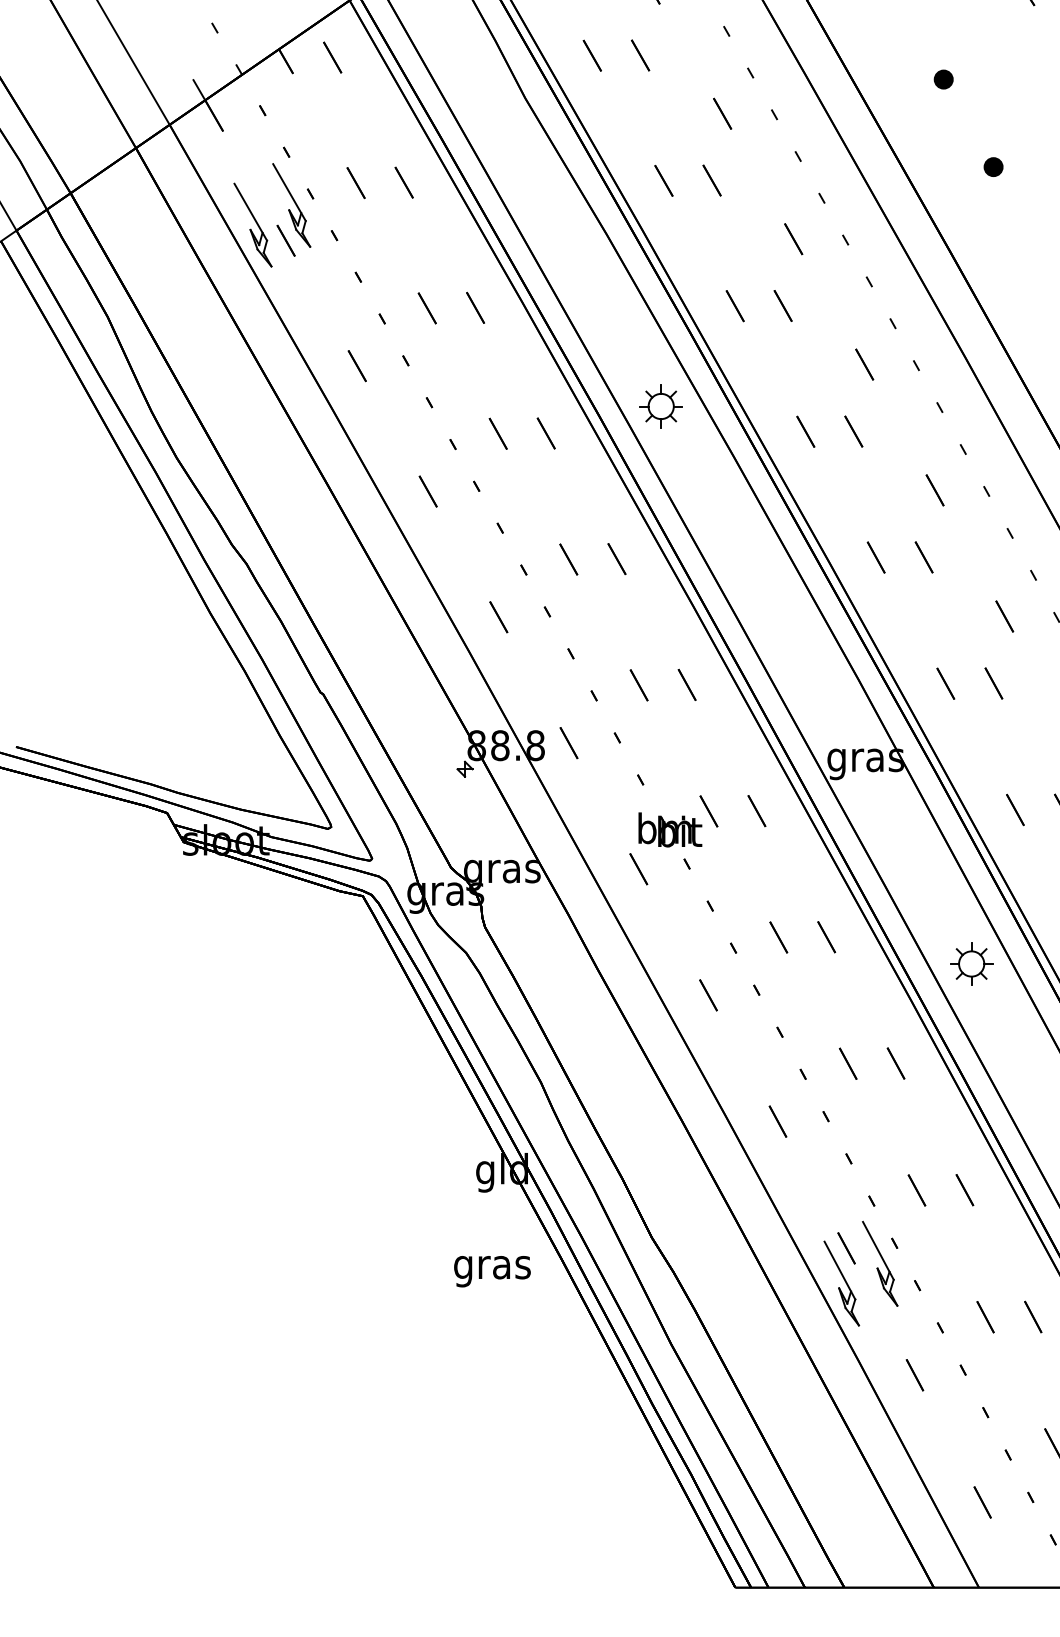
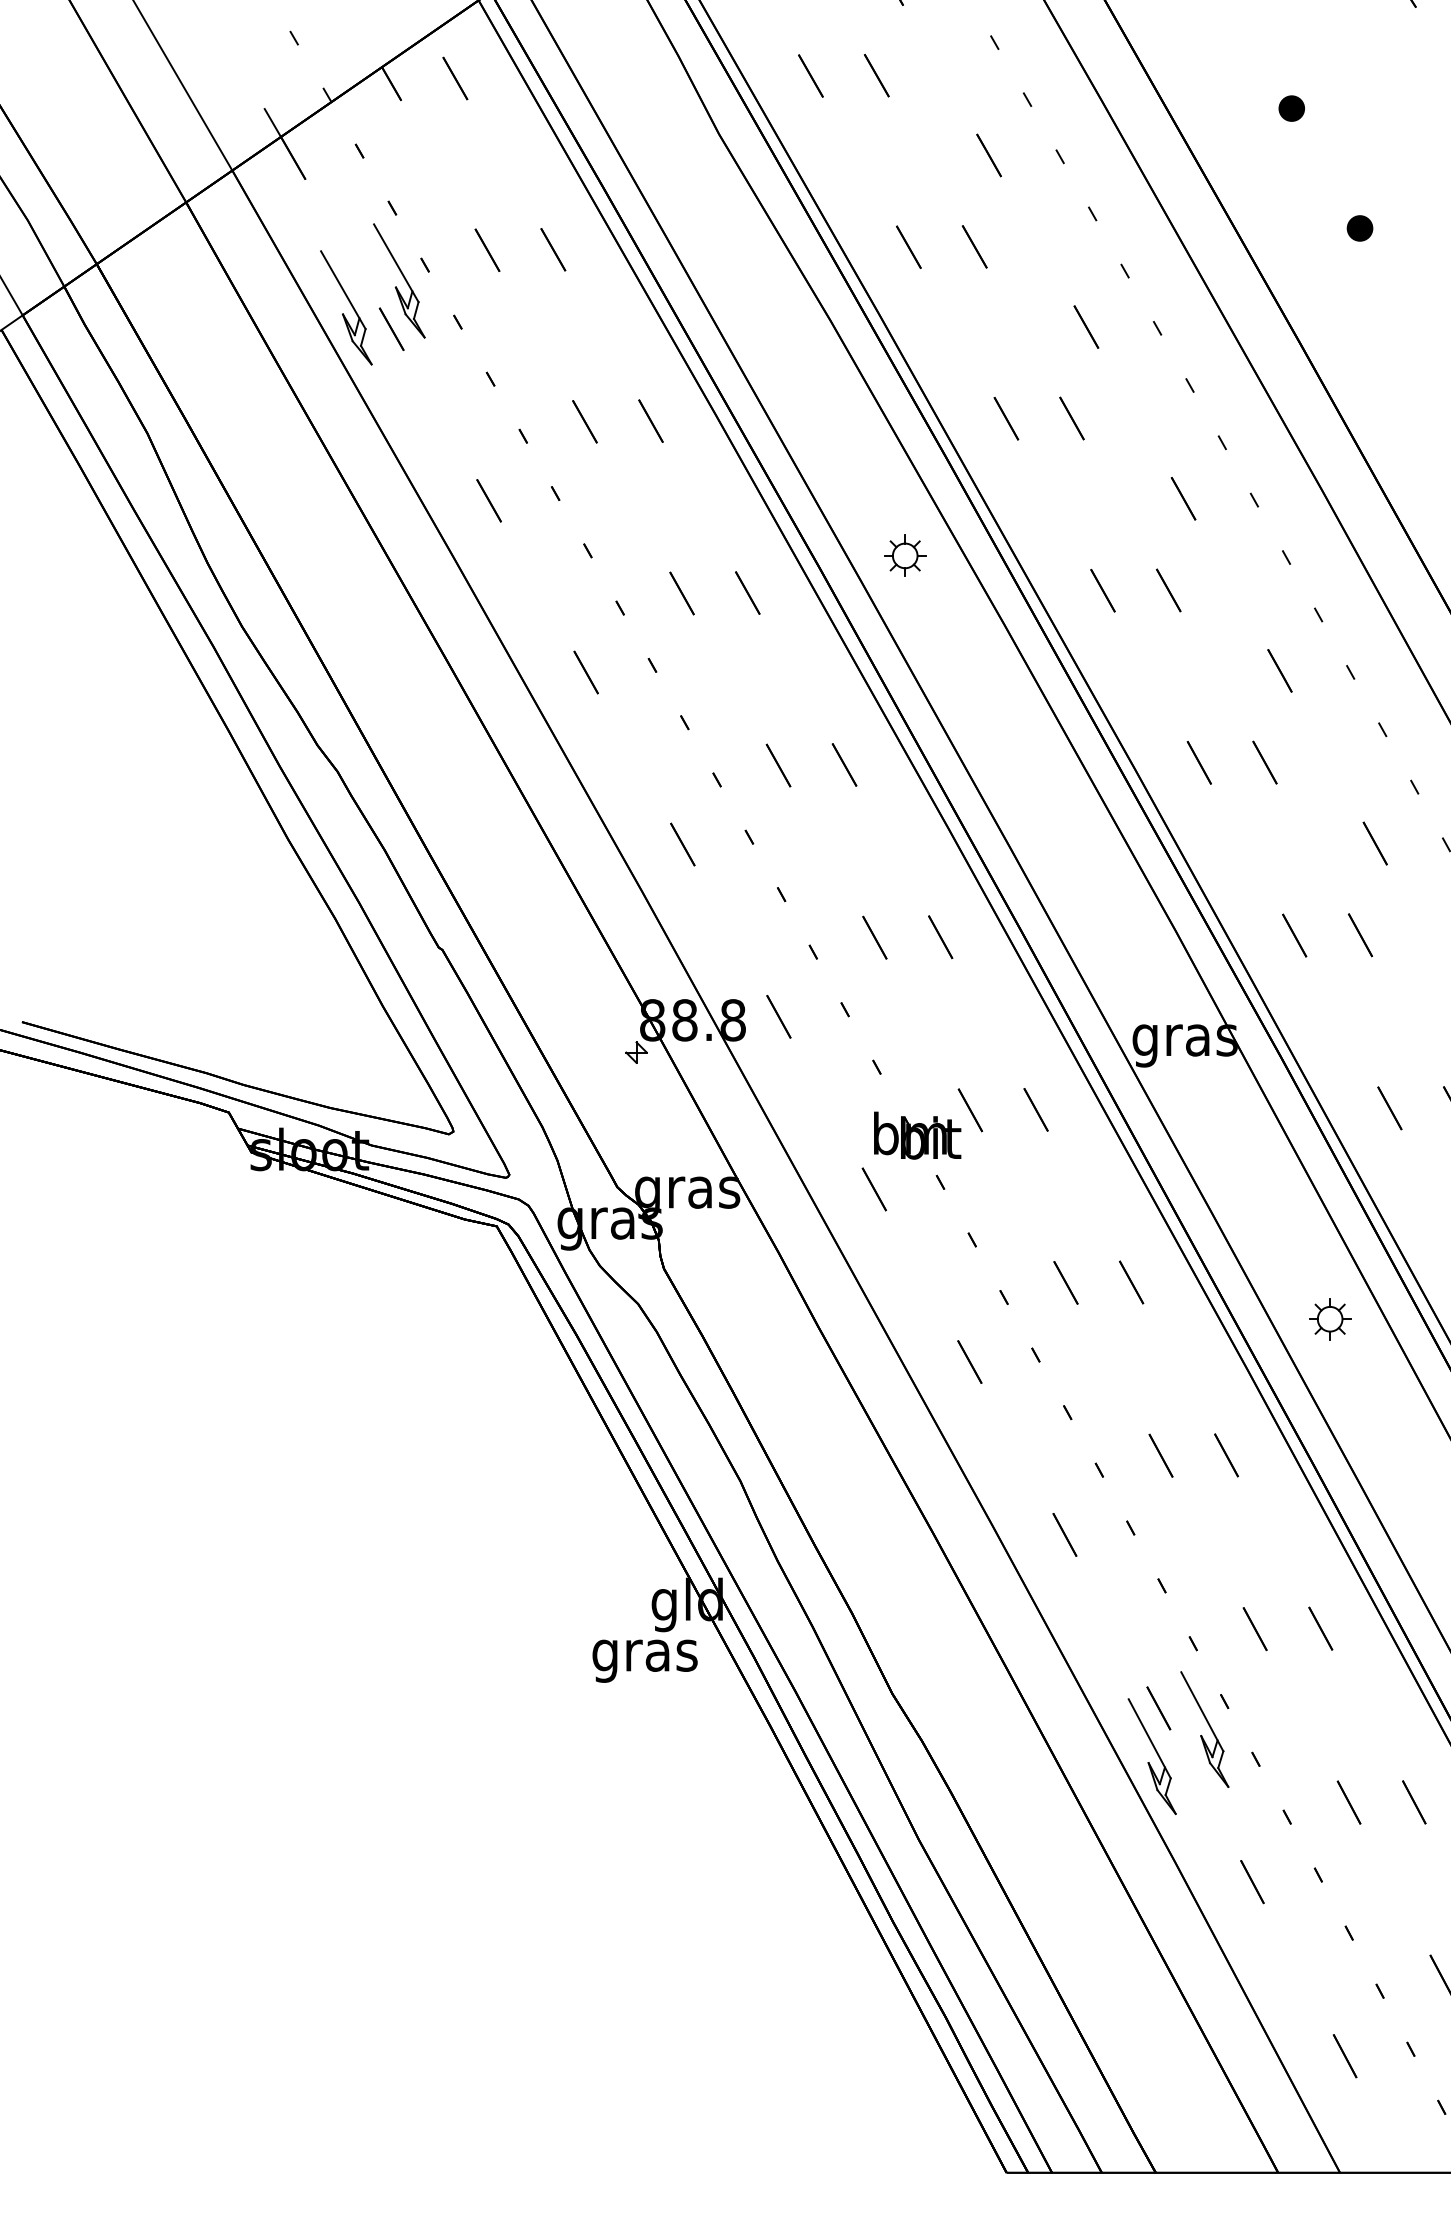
part: (661, 406) -> (905, 555), size x0.71
part: (972, 964) -> (1330, 1319), size x0.71
text: (492, 1271) -> (644, 1660), moved

